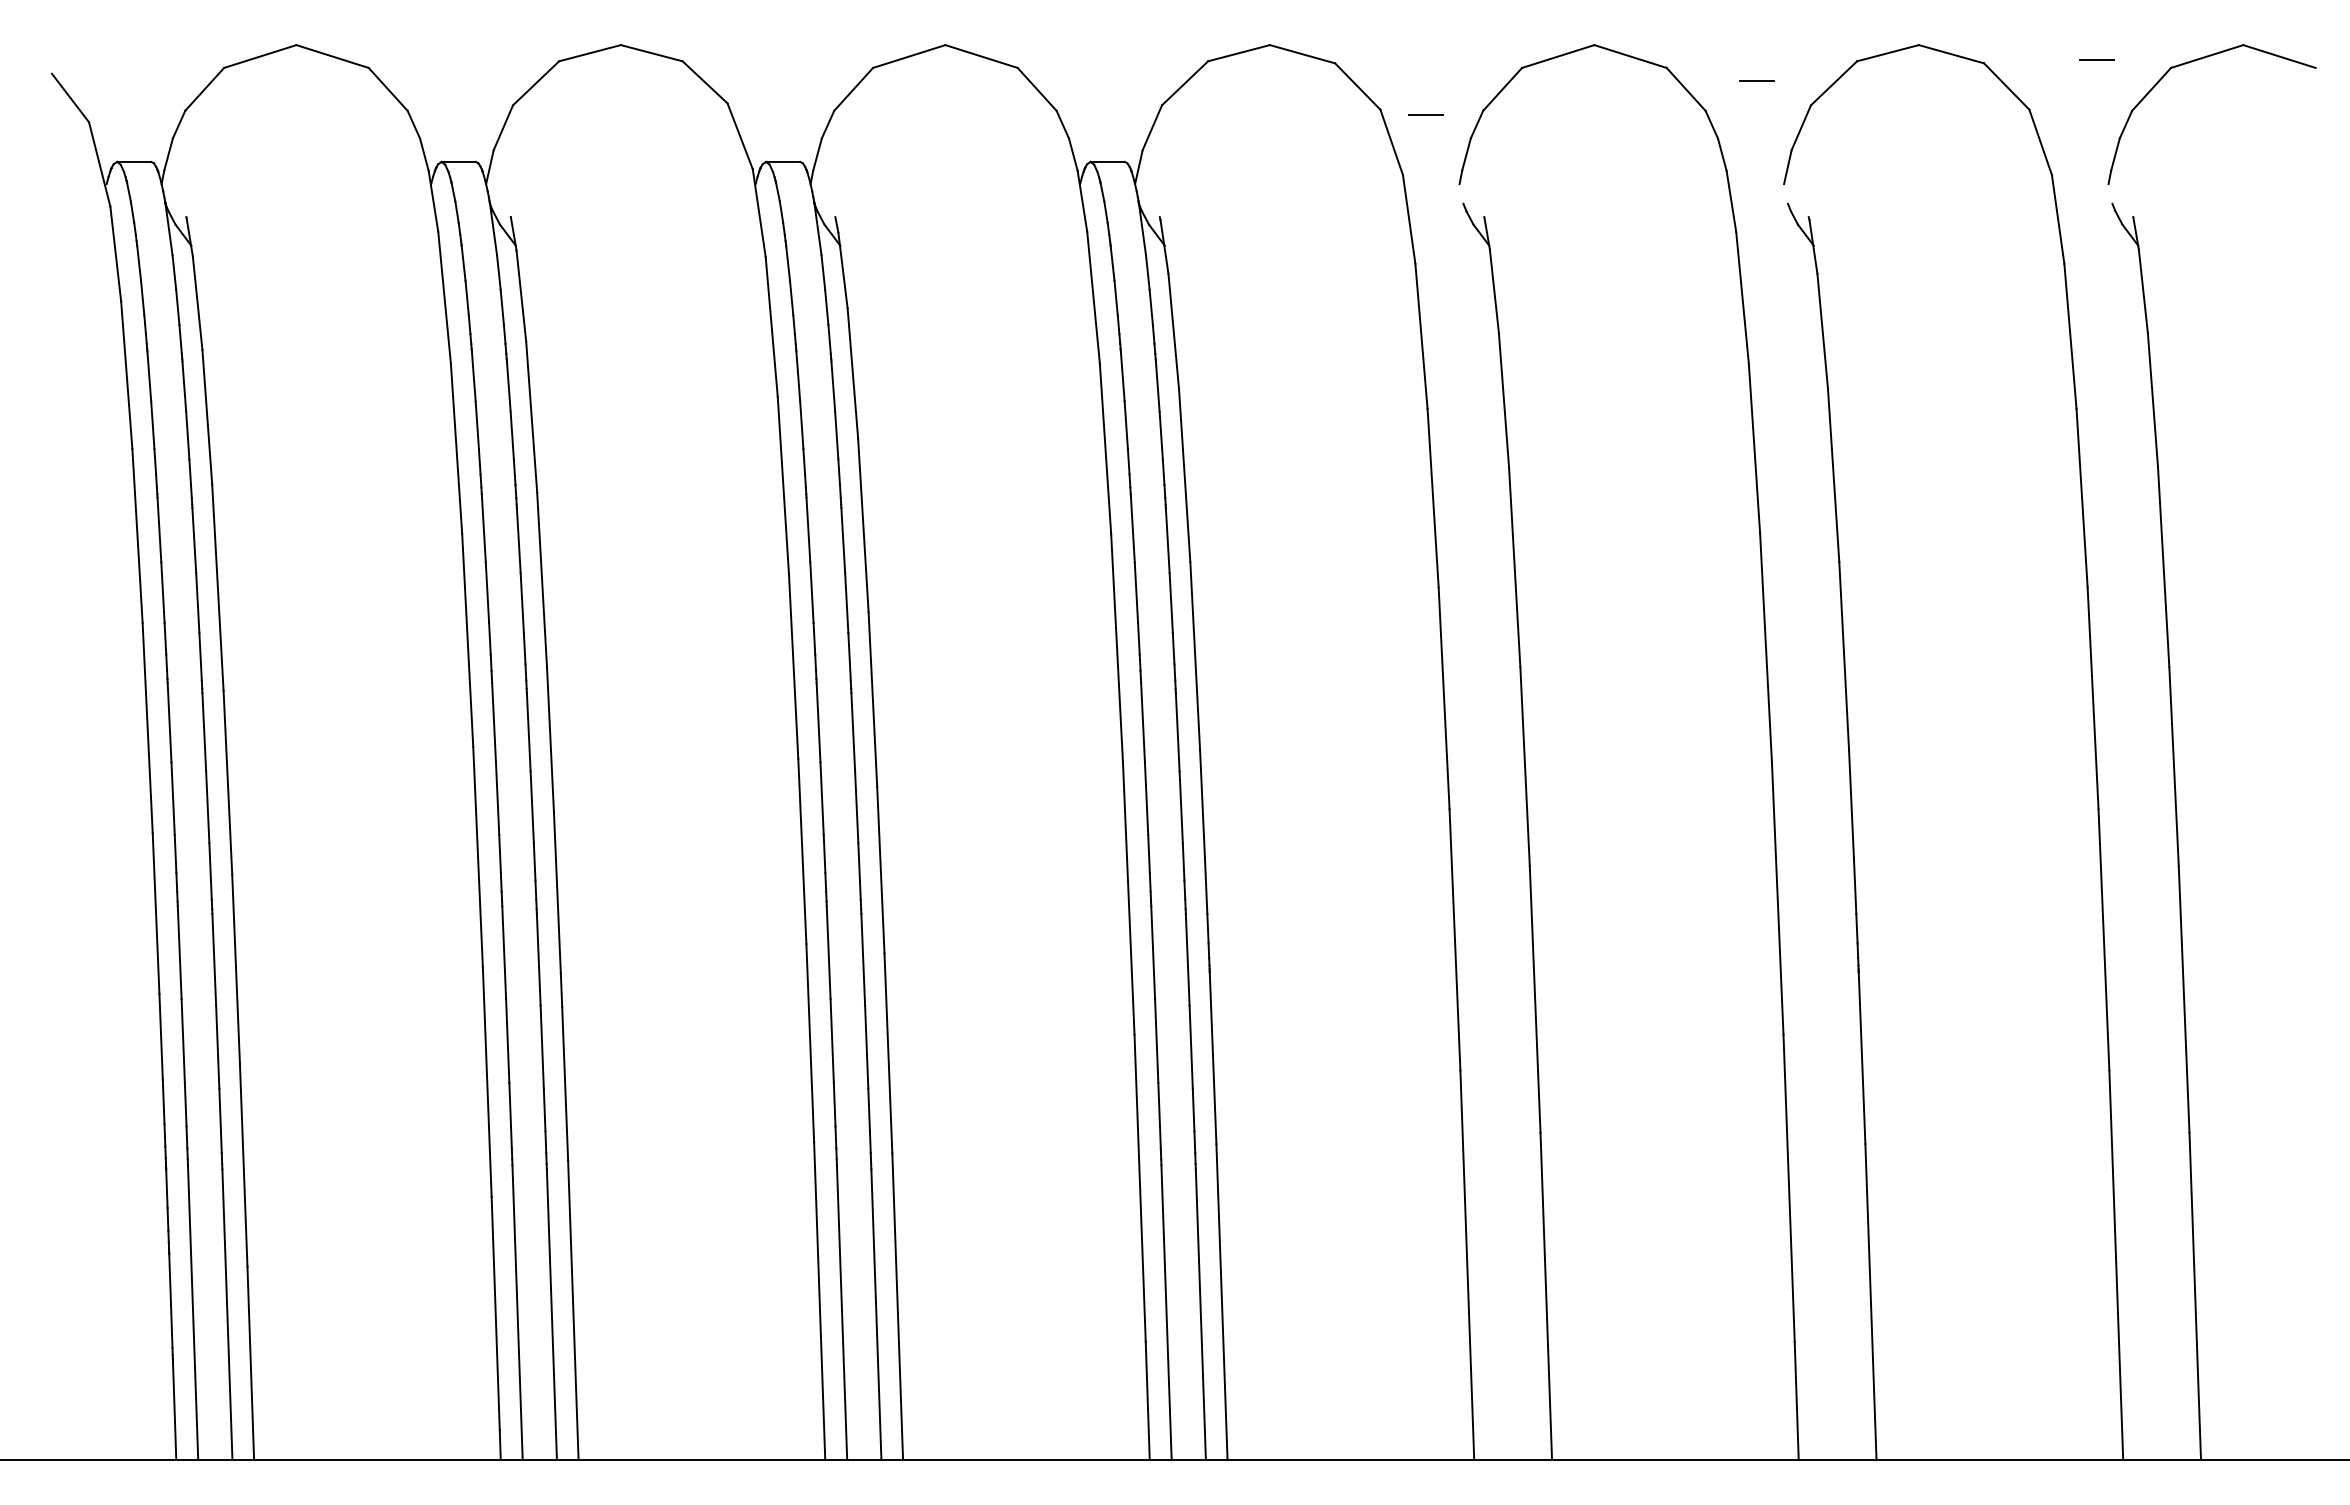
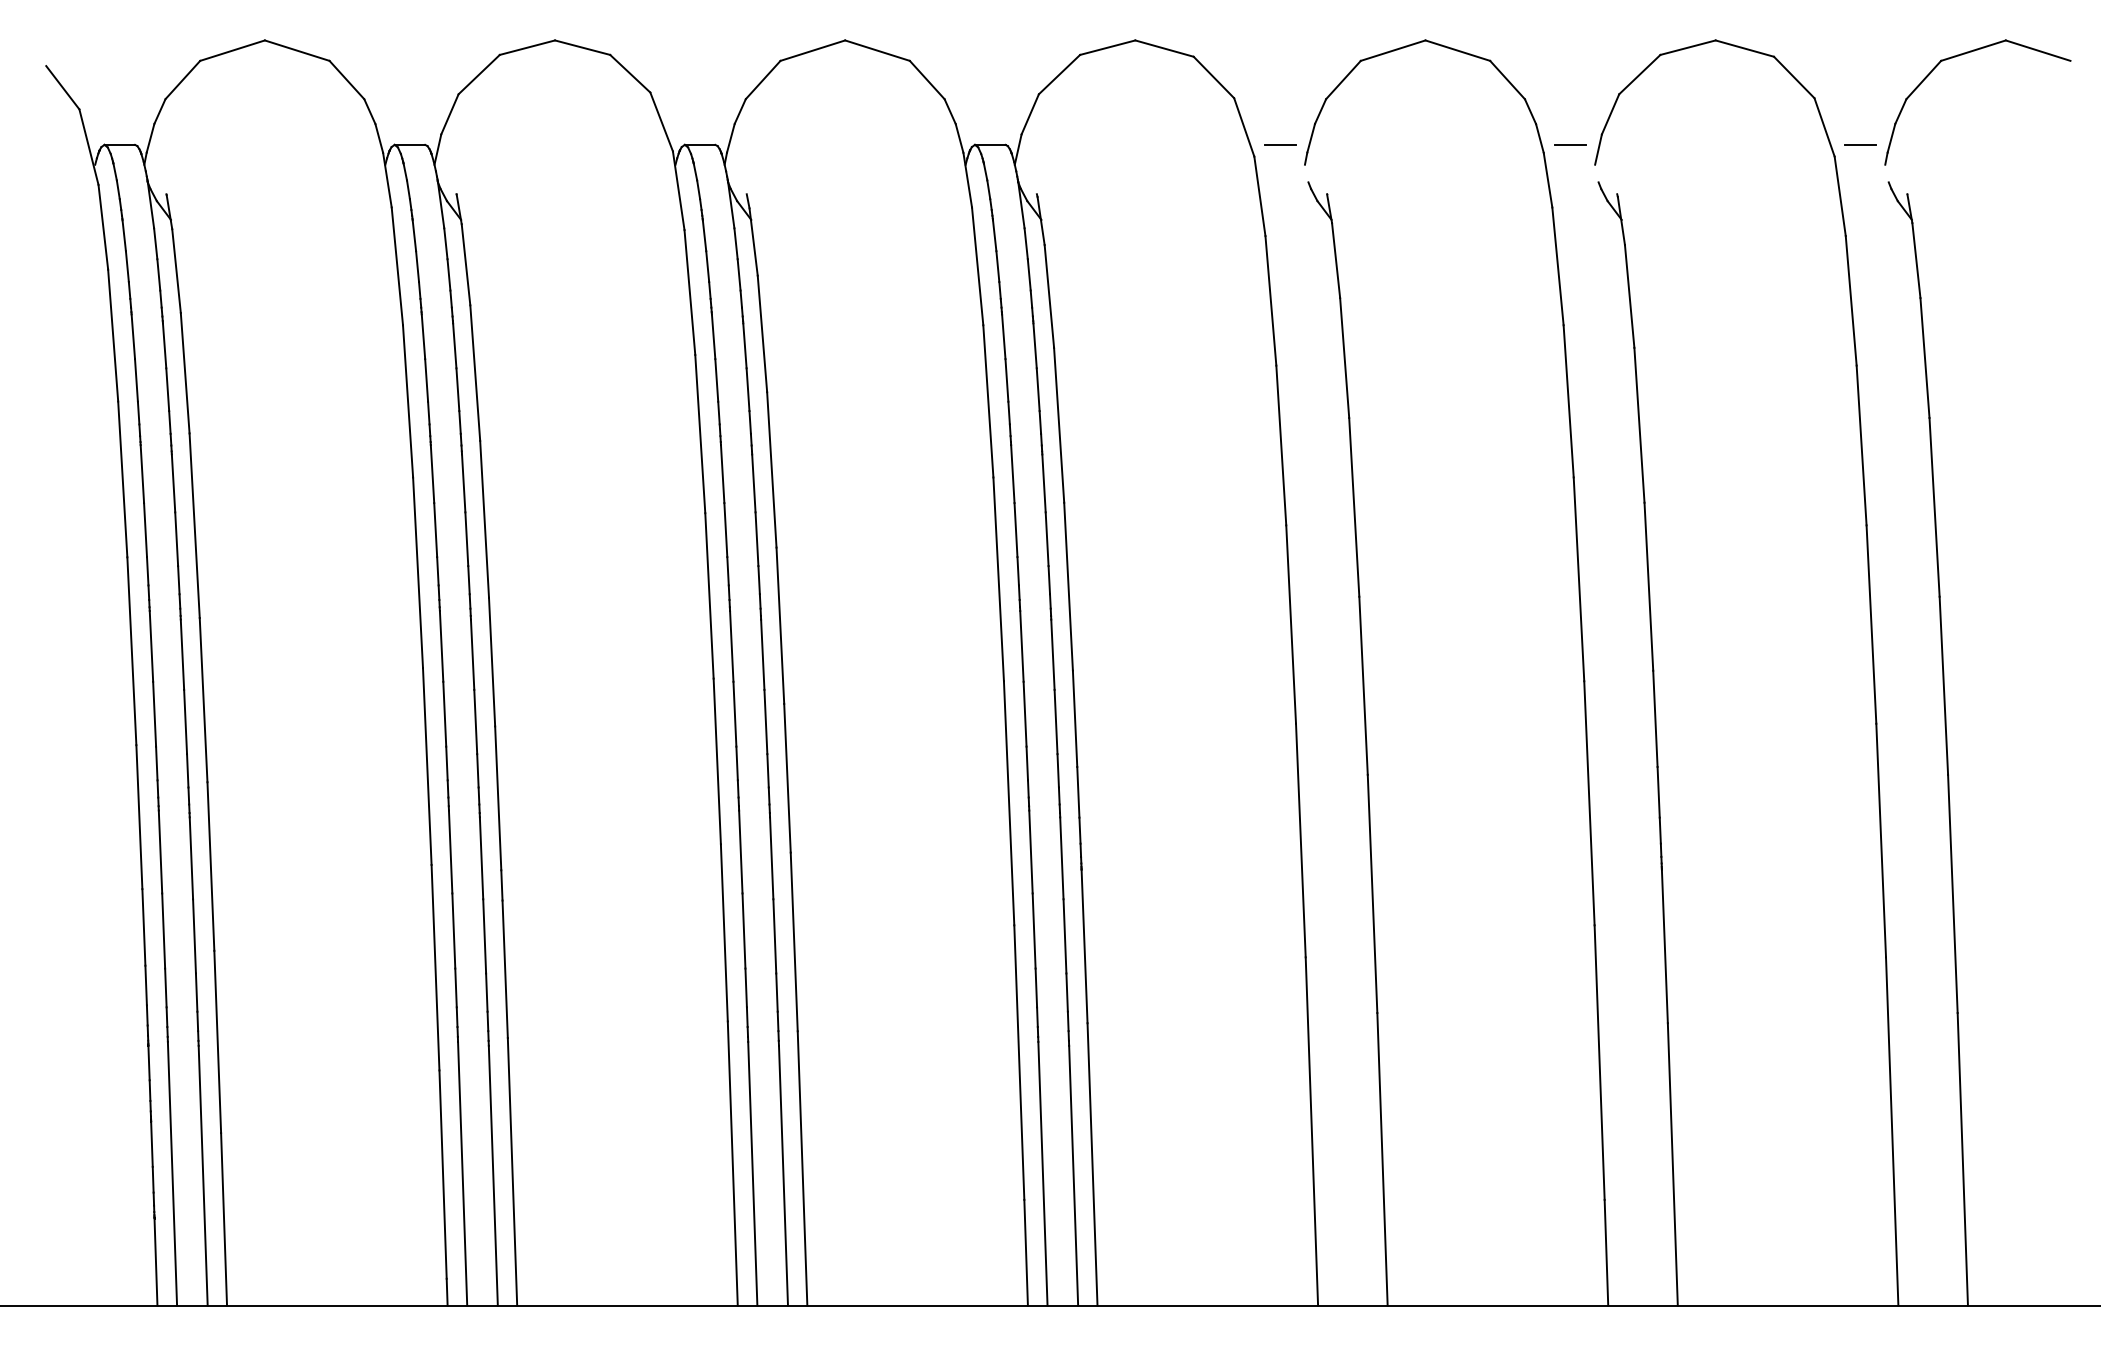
line: (2096, 59) -> (1860, 144), moved
line: (1756, 80) -> (1570, 144), moved
line: (1425, 114) -> (1279, 144), moved

